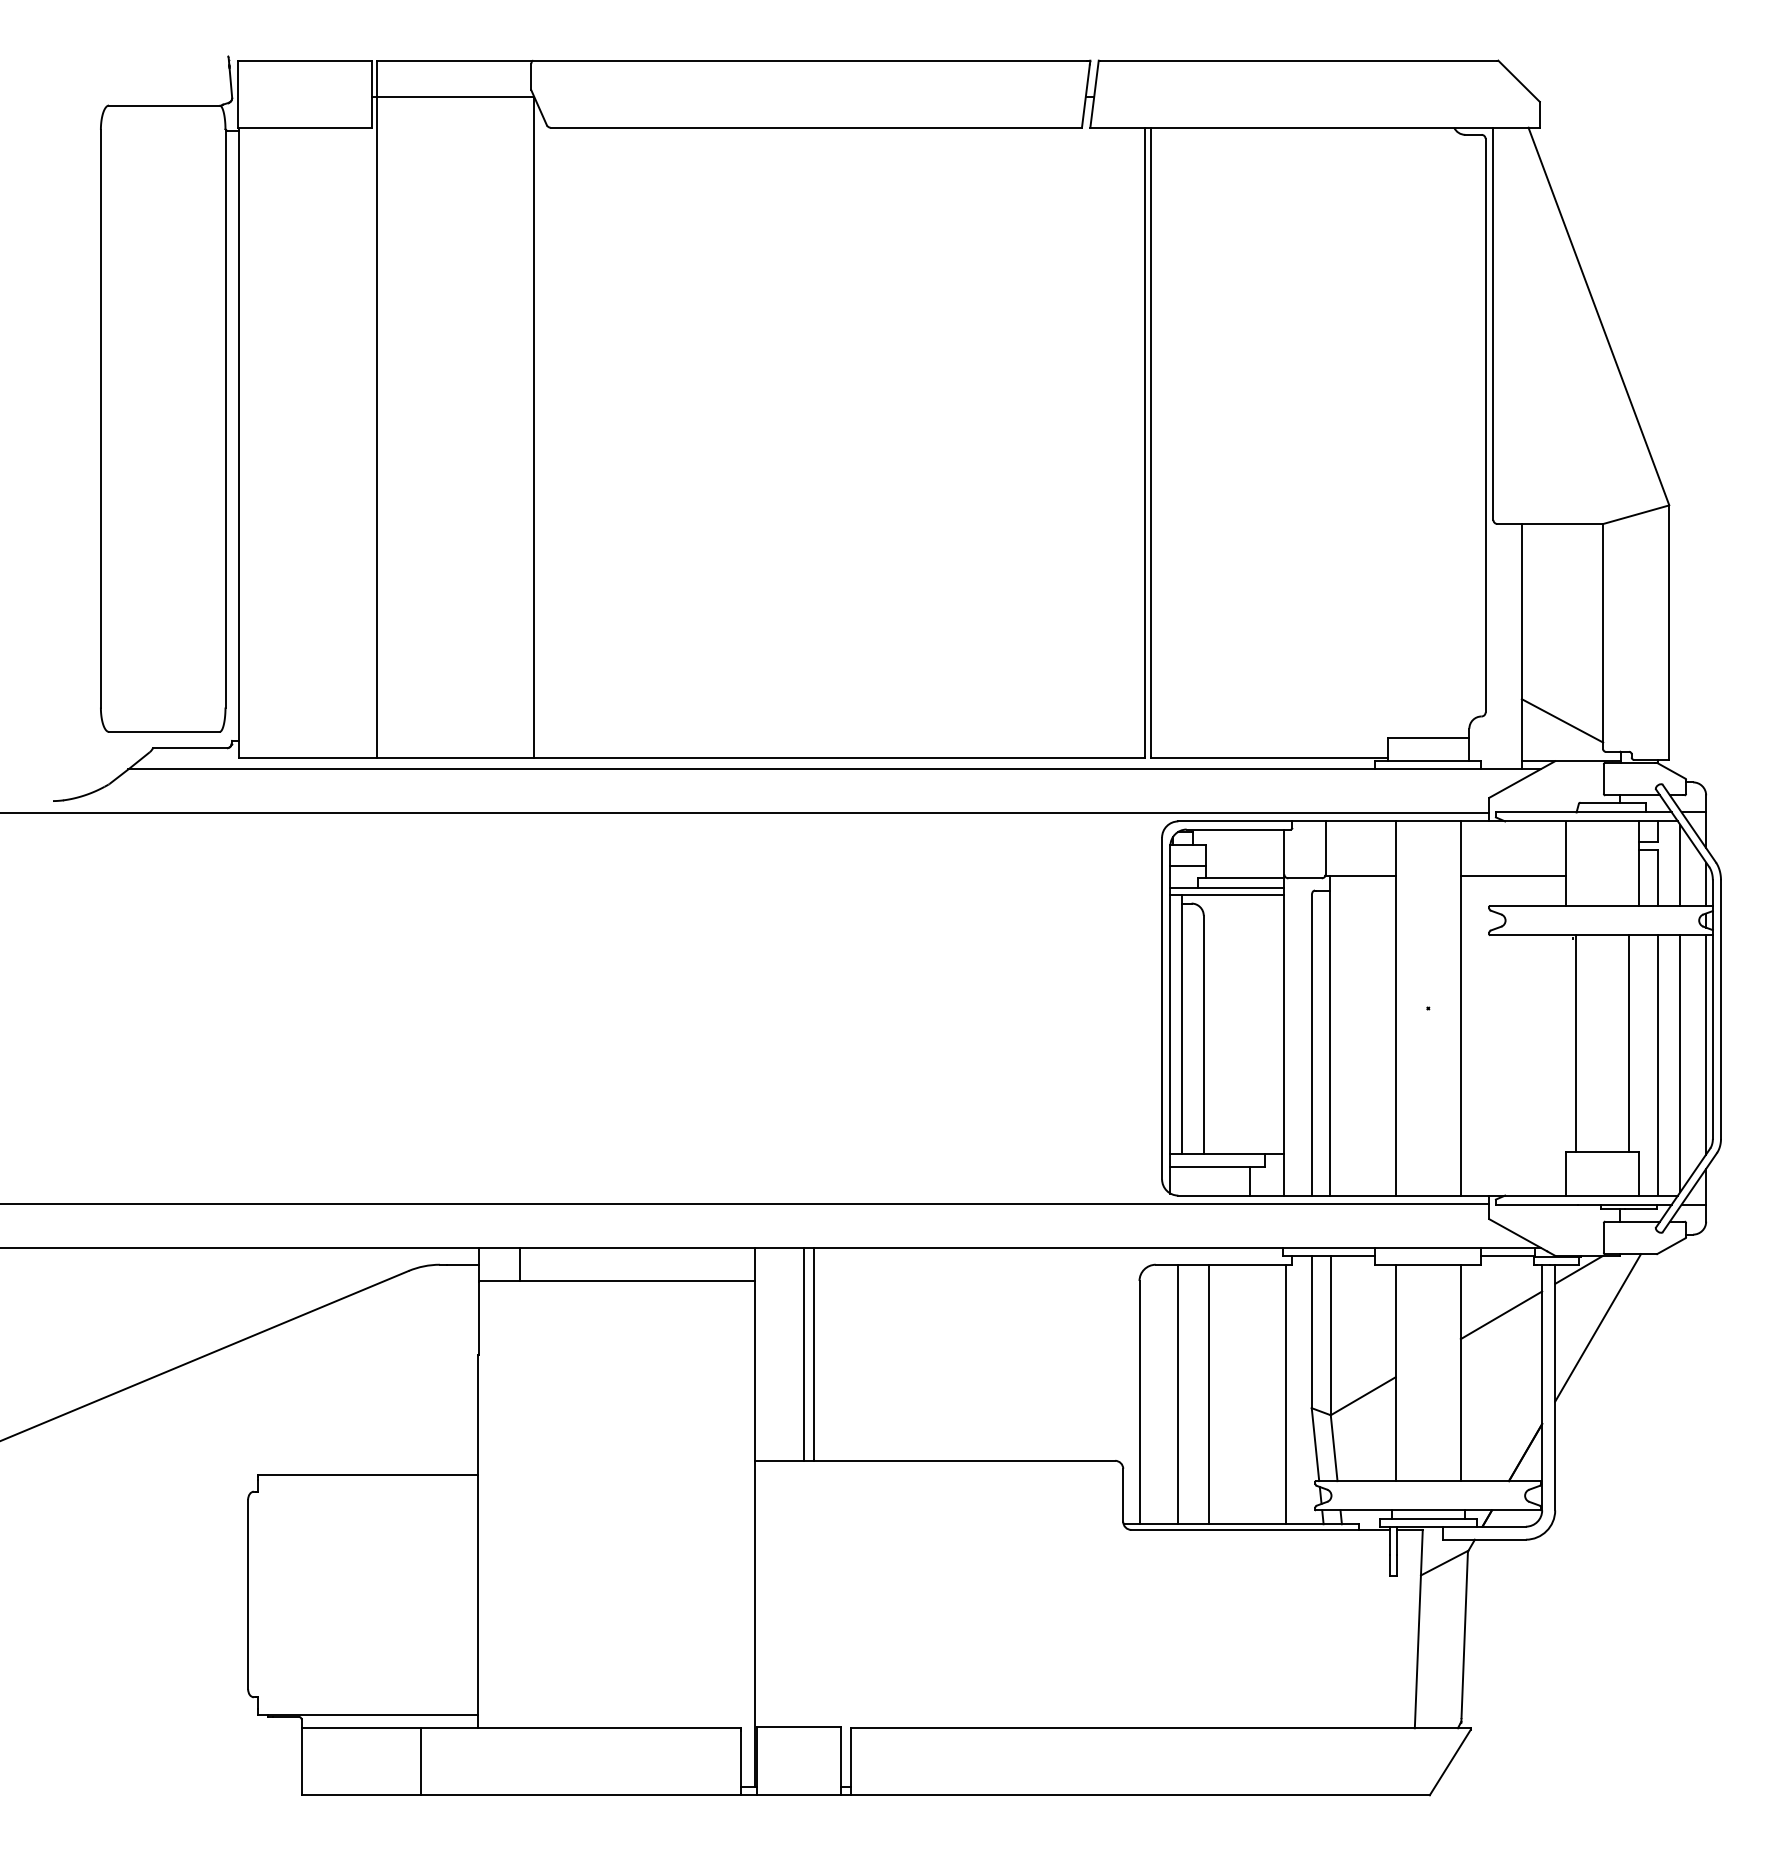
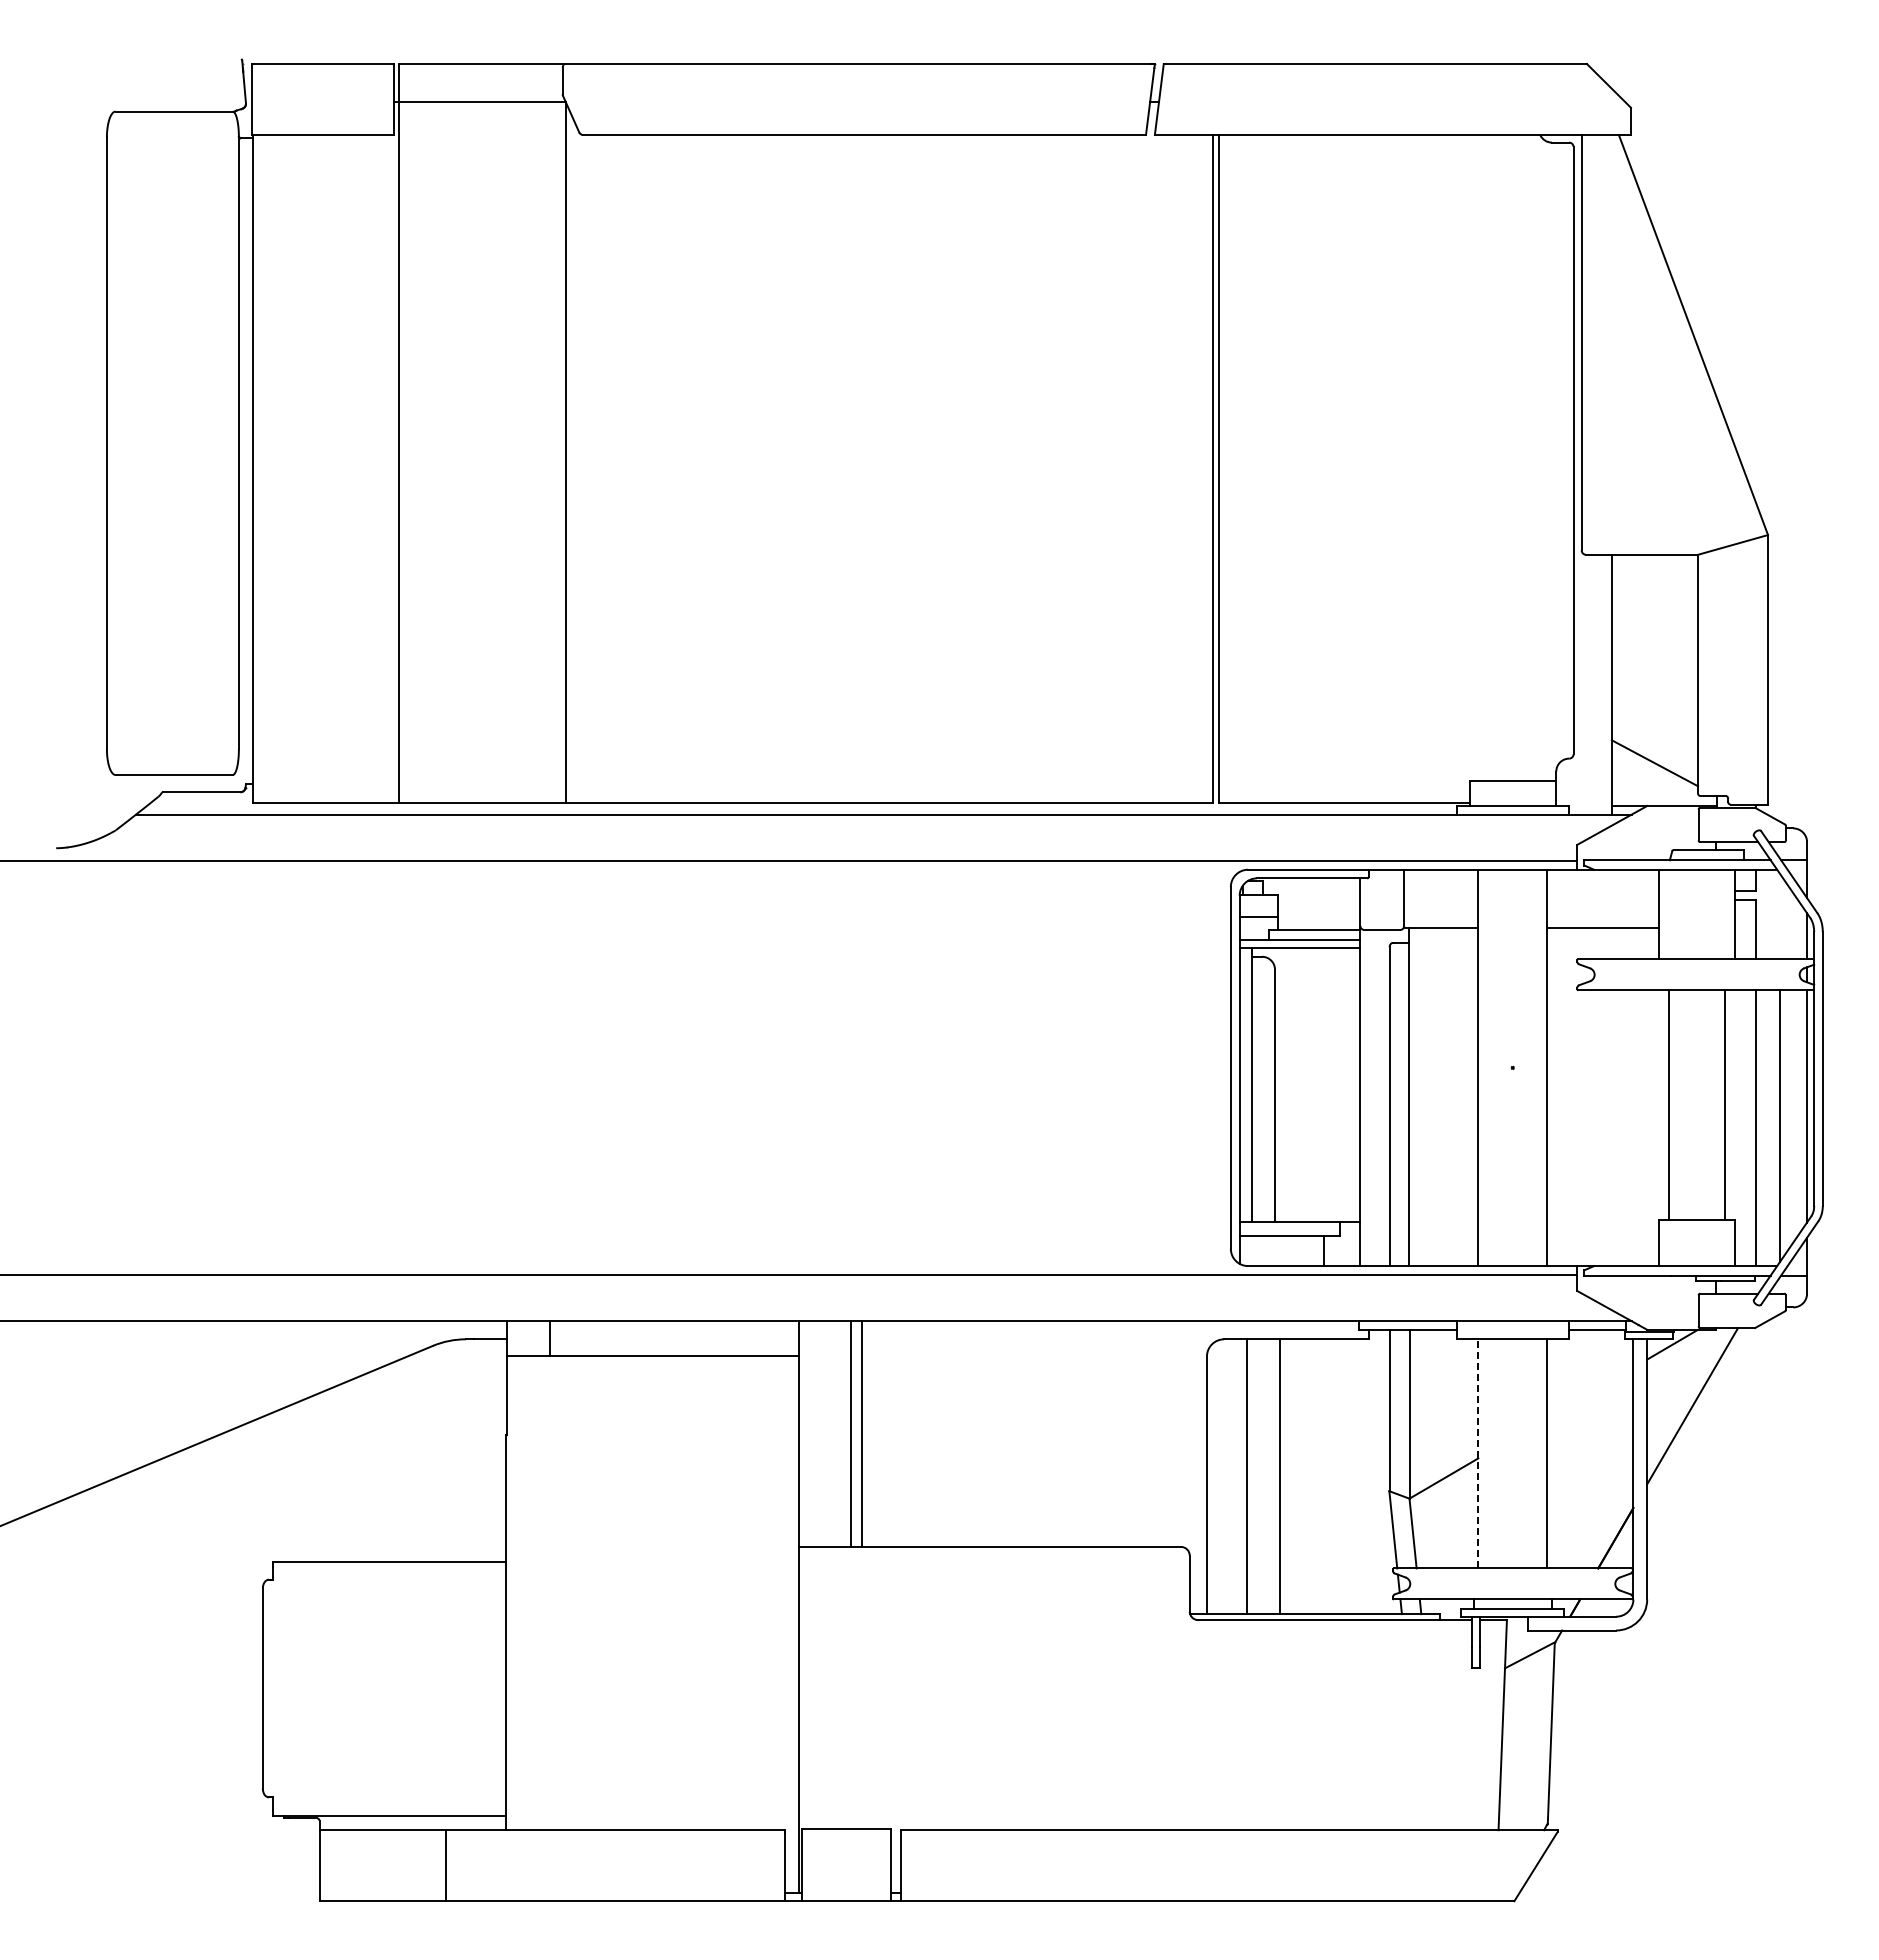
line: (1680, 865) -> (1779, 916), removed
line: (1501, 1314) -> (1590, 1392), removed
line: (1395, 1372) -> (1478, 1453), solid -> dashed
line: (1286, 1394) -> (1362, 1476), removed

